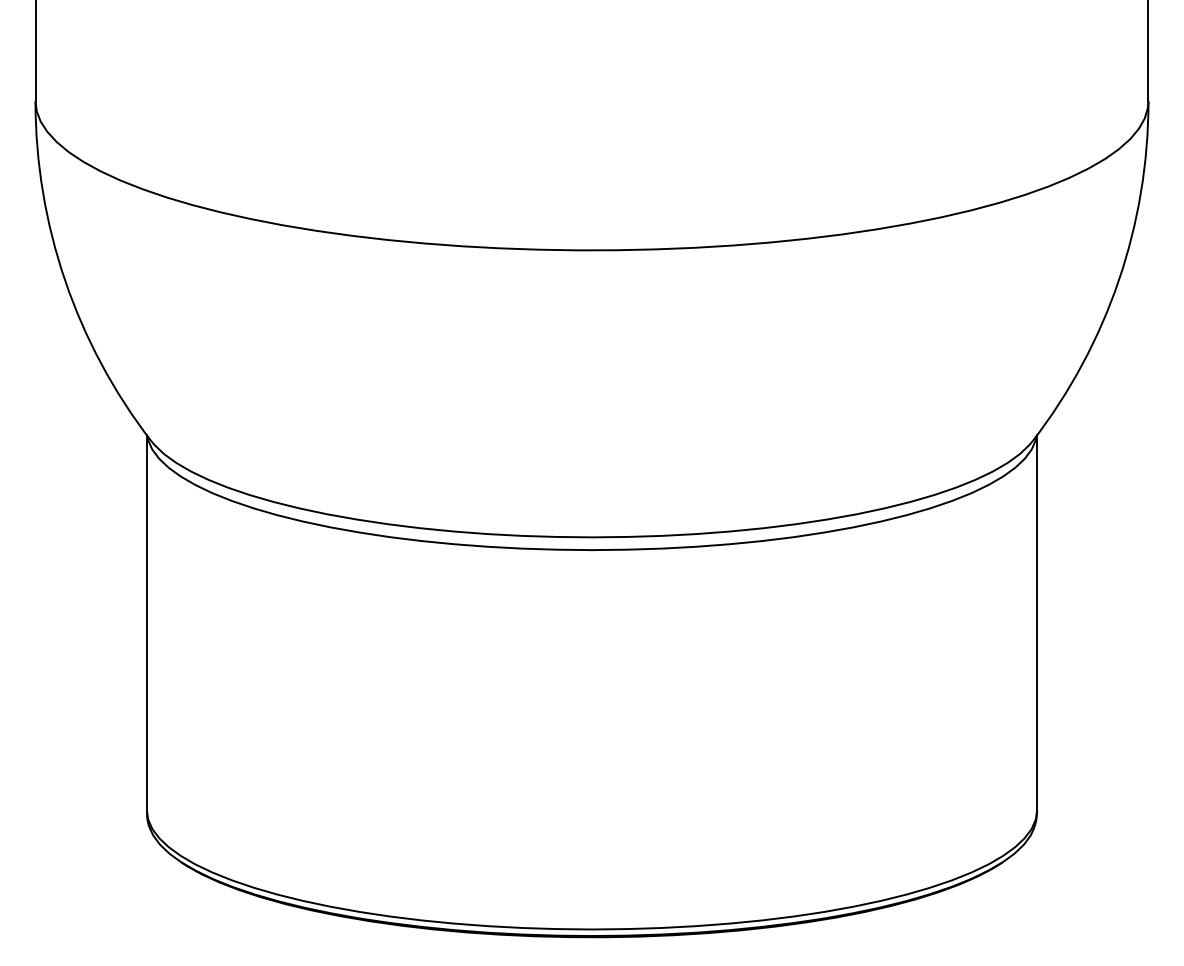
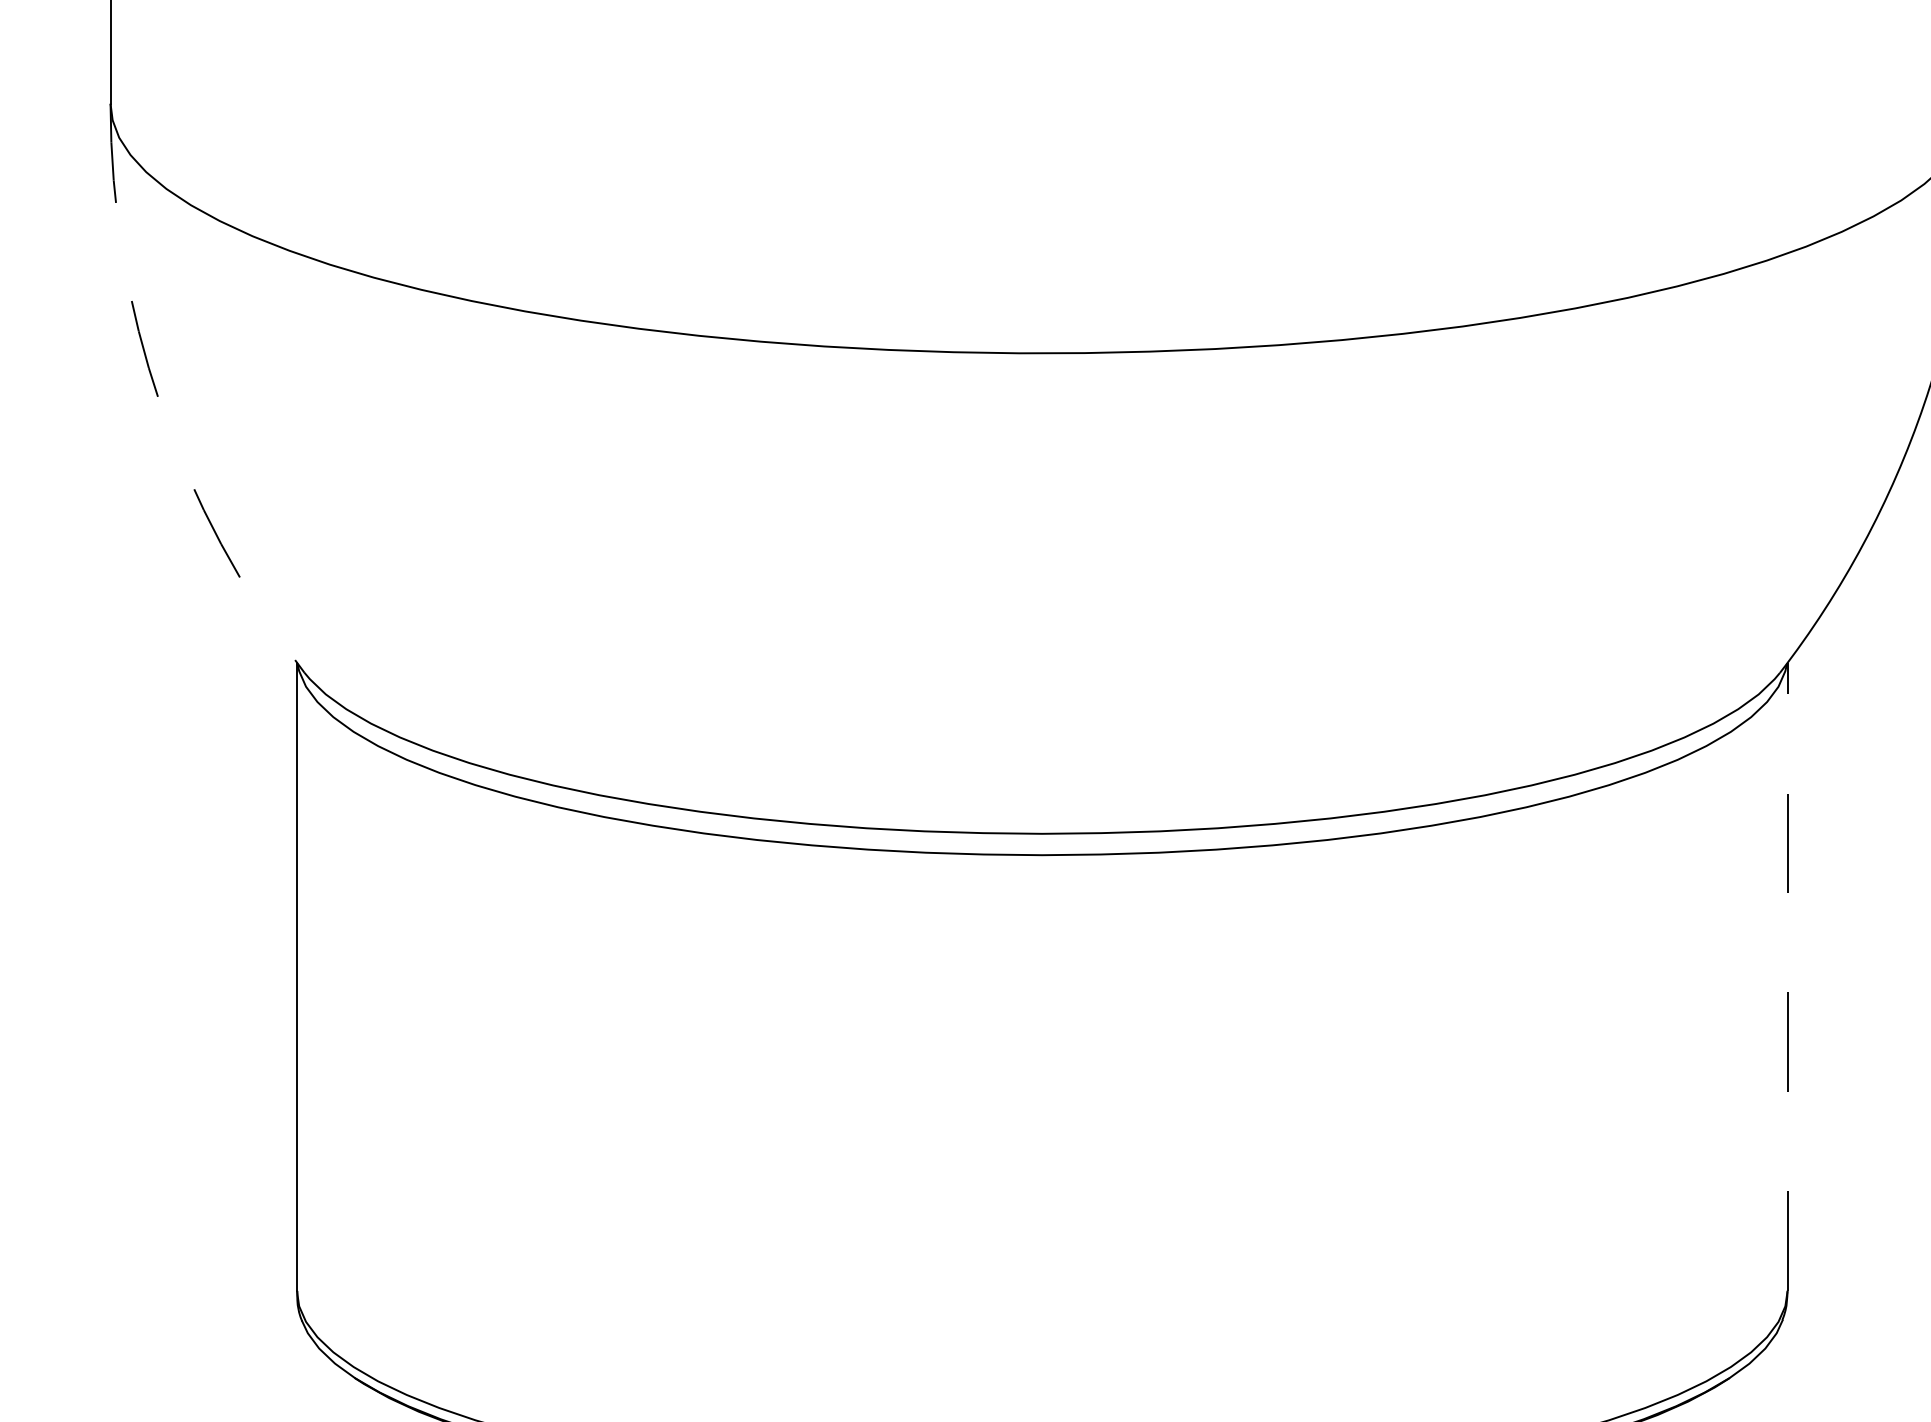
arc: (65, 280) -> (160, 403), solid -> dashed
line: (1037, 622) -> (1788, 976), solid -> dashed

